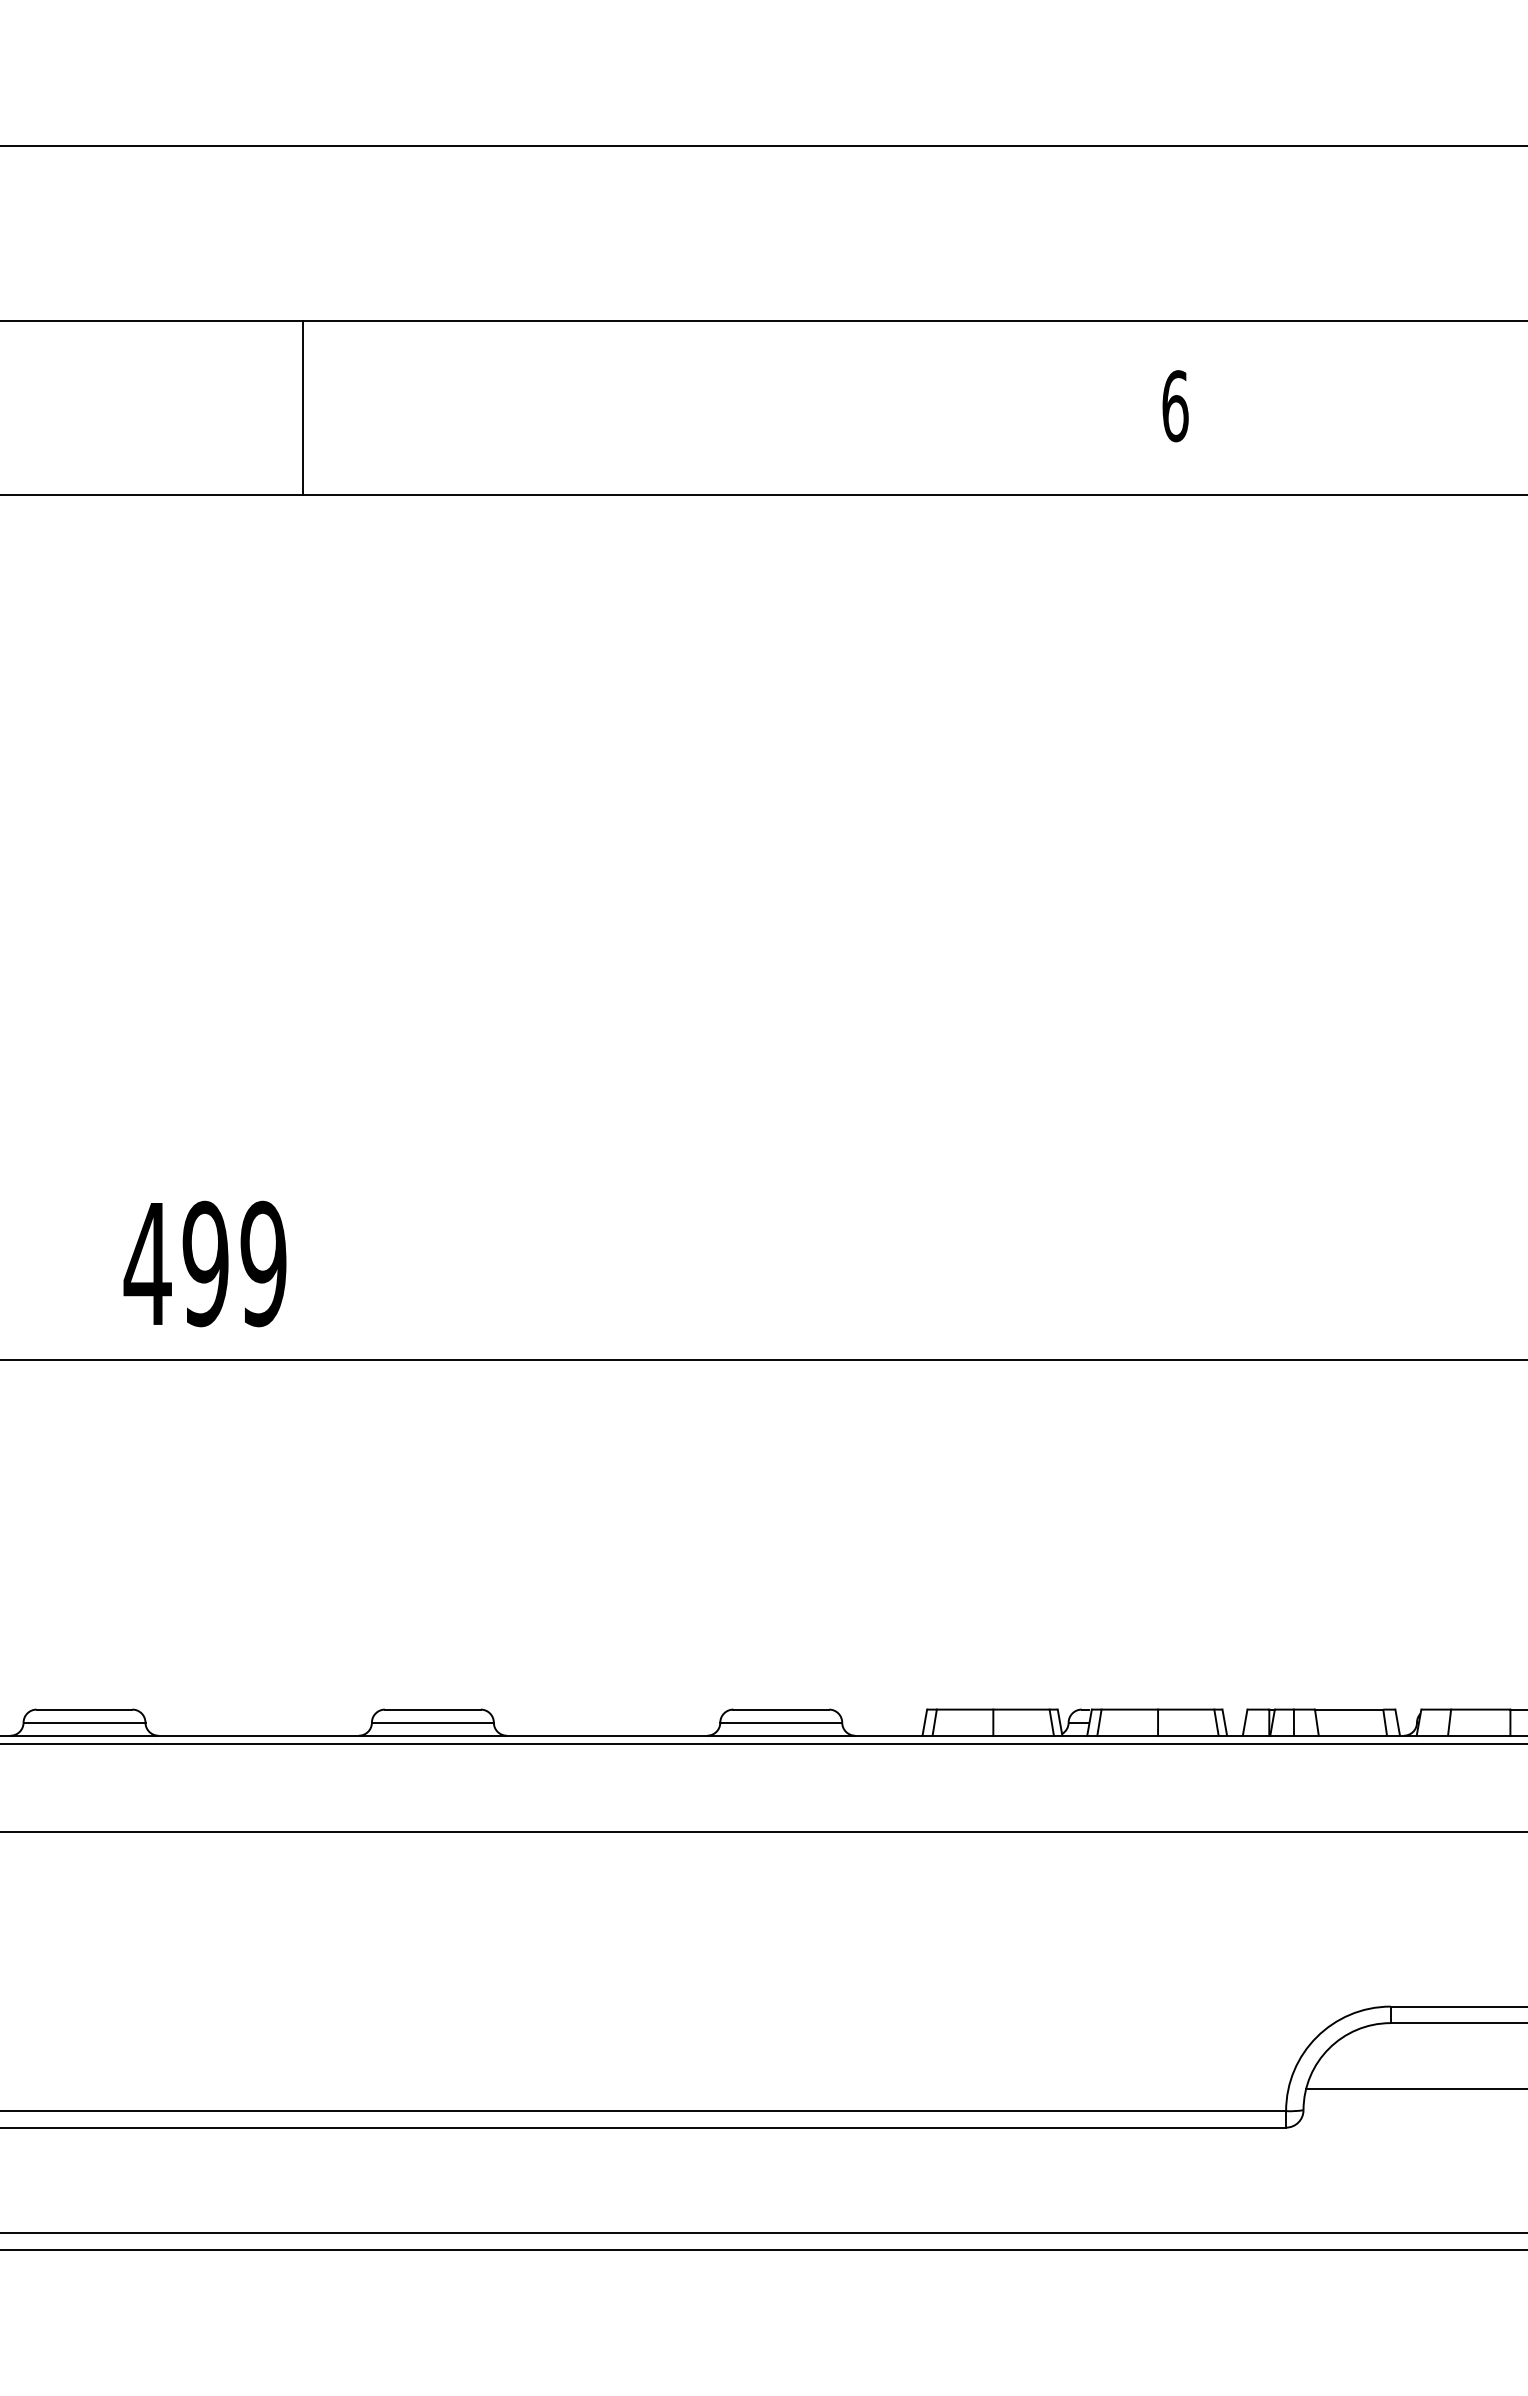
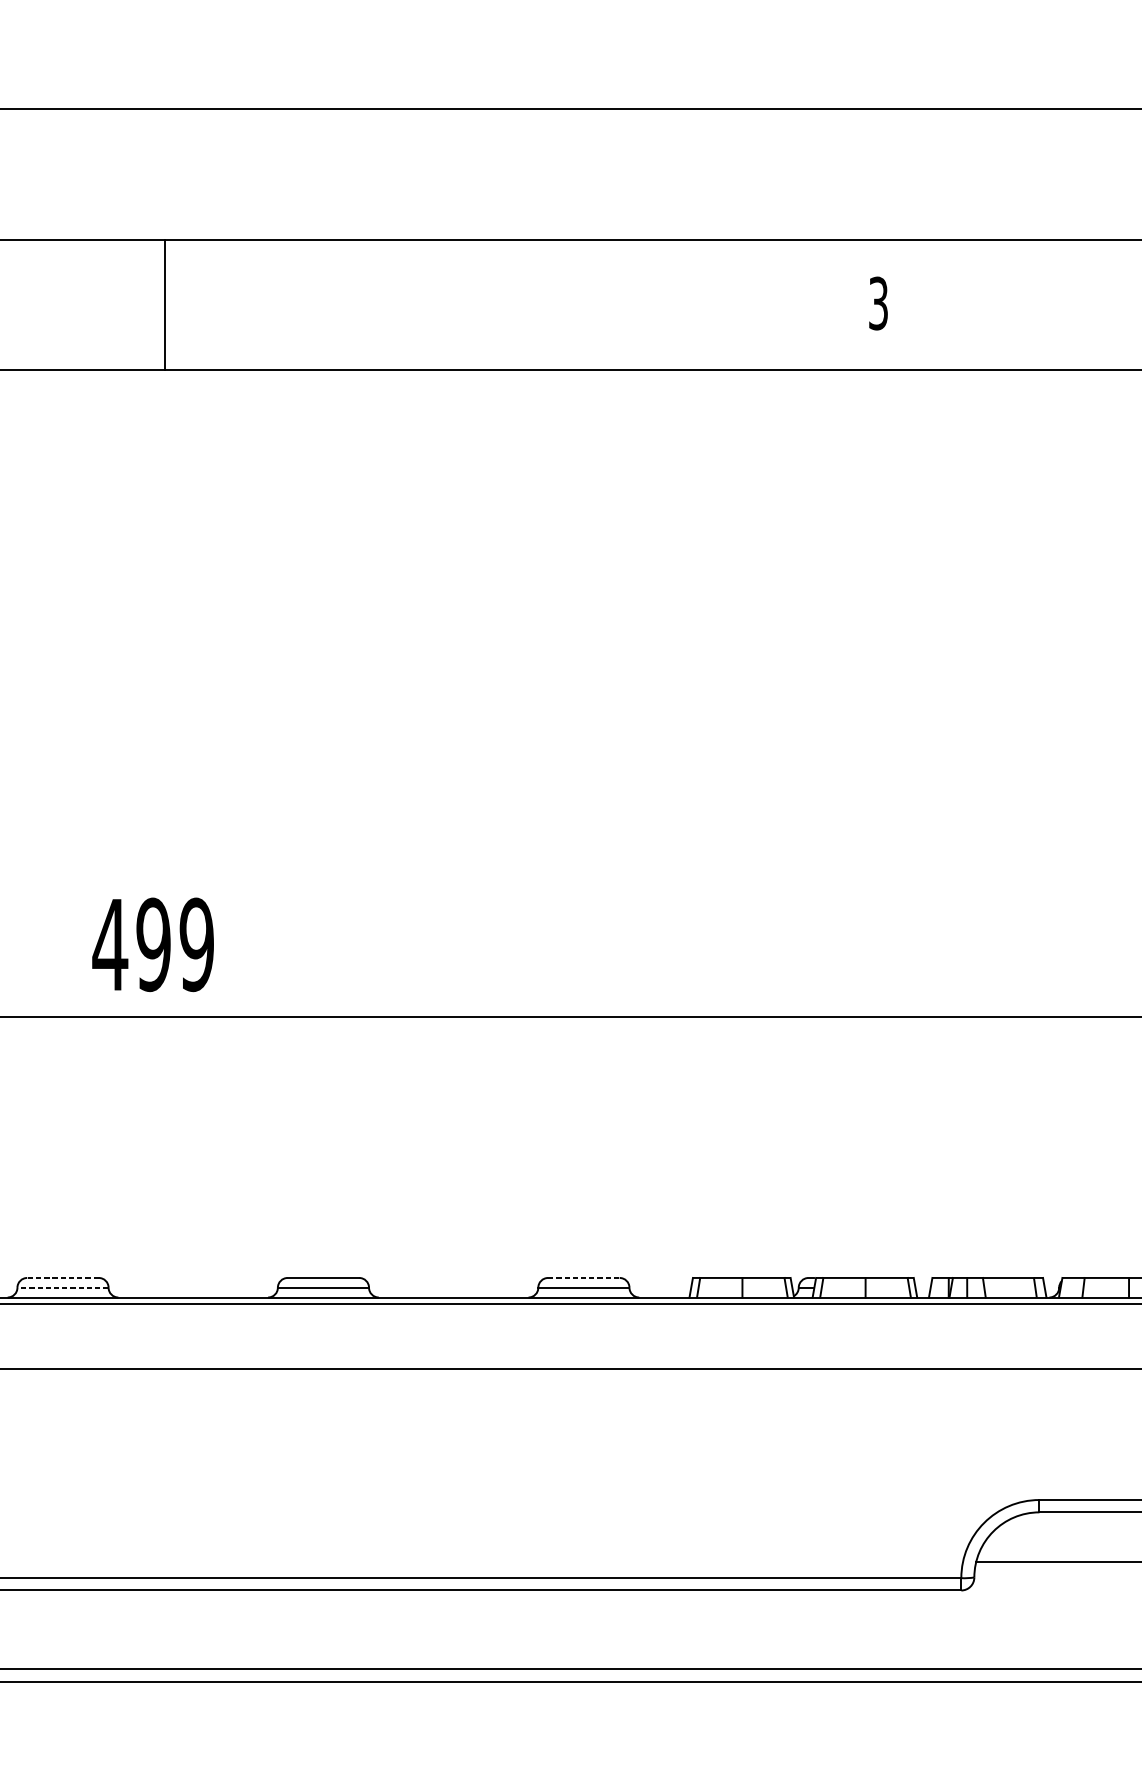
text: (1175, 406) -> (878, 303), 6 -> 3
line: (303, 407) -> (165, 304), moved
line: (84, 1709) -> (63, 1277), solid -> dashed
line: (781, 1709) -> (584, 1277), solid -> dashed
line: (84, 1722) -> (63, 1287), solid -> dashed

